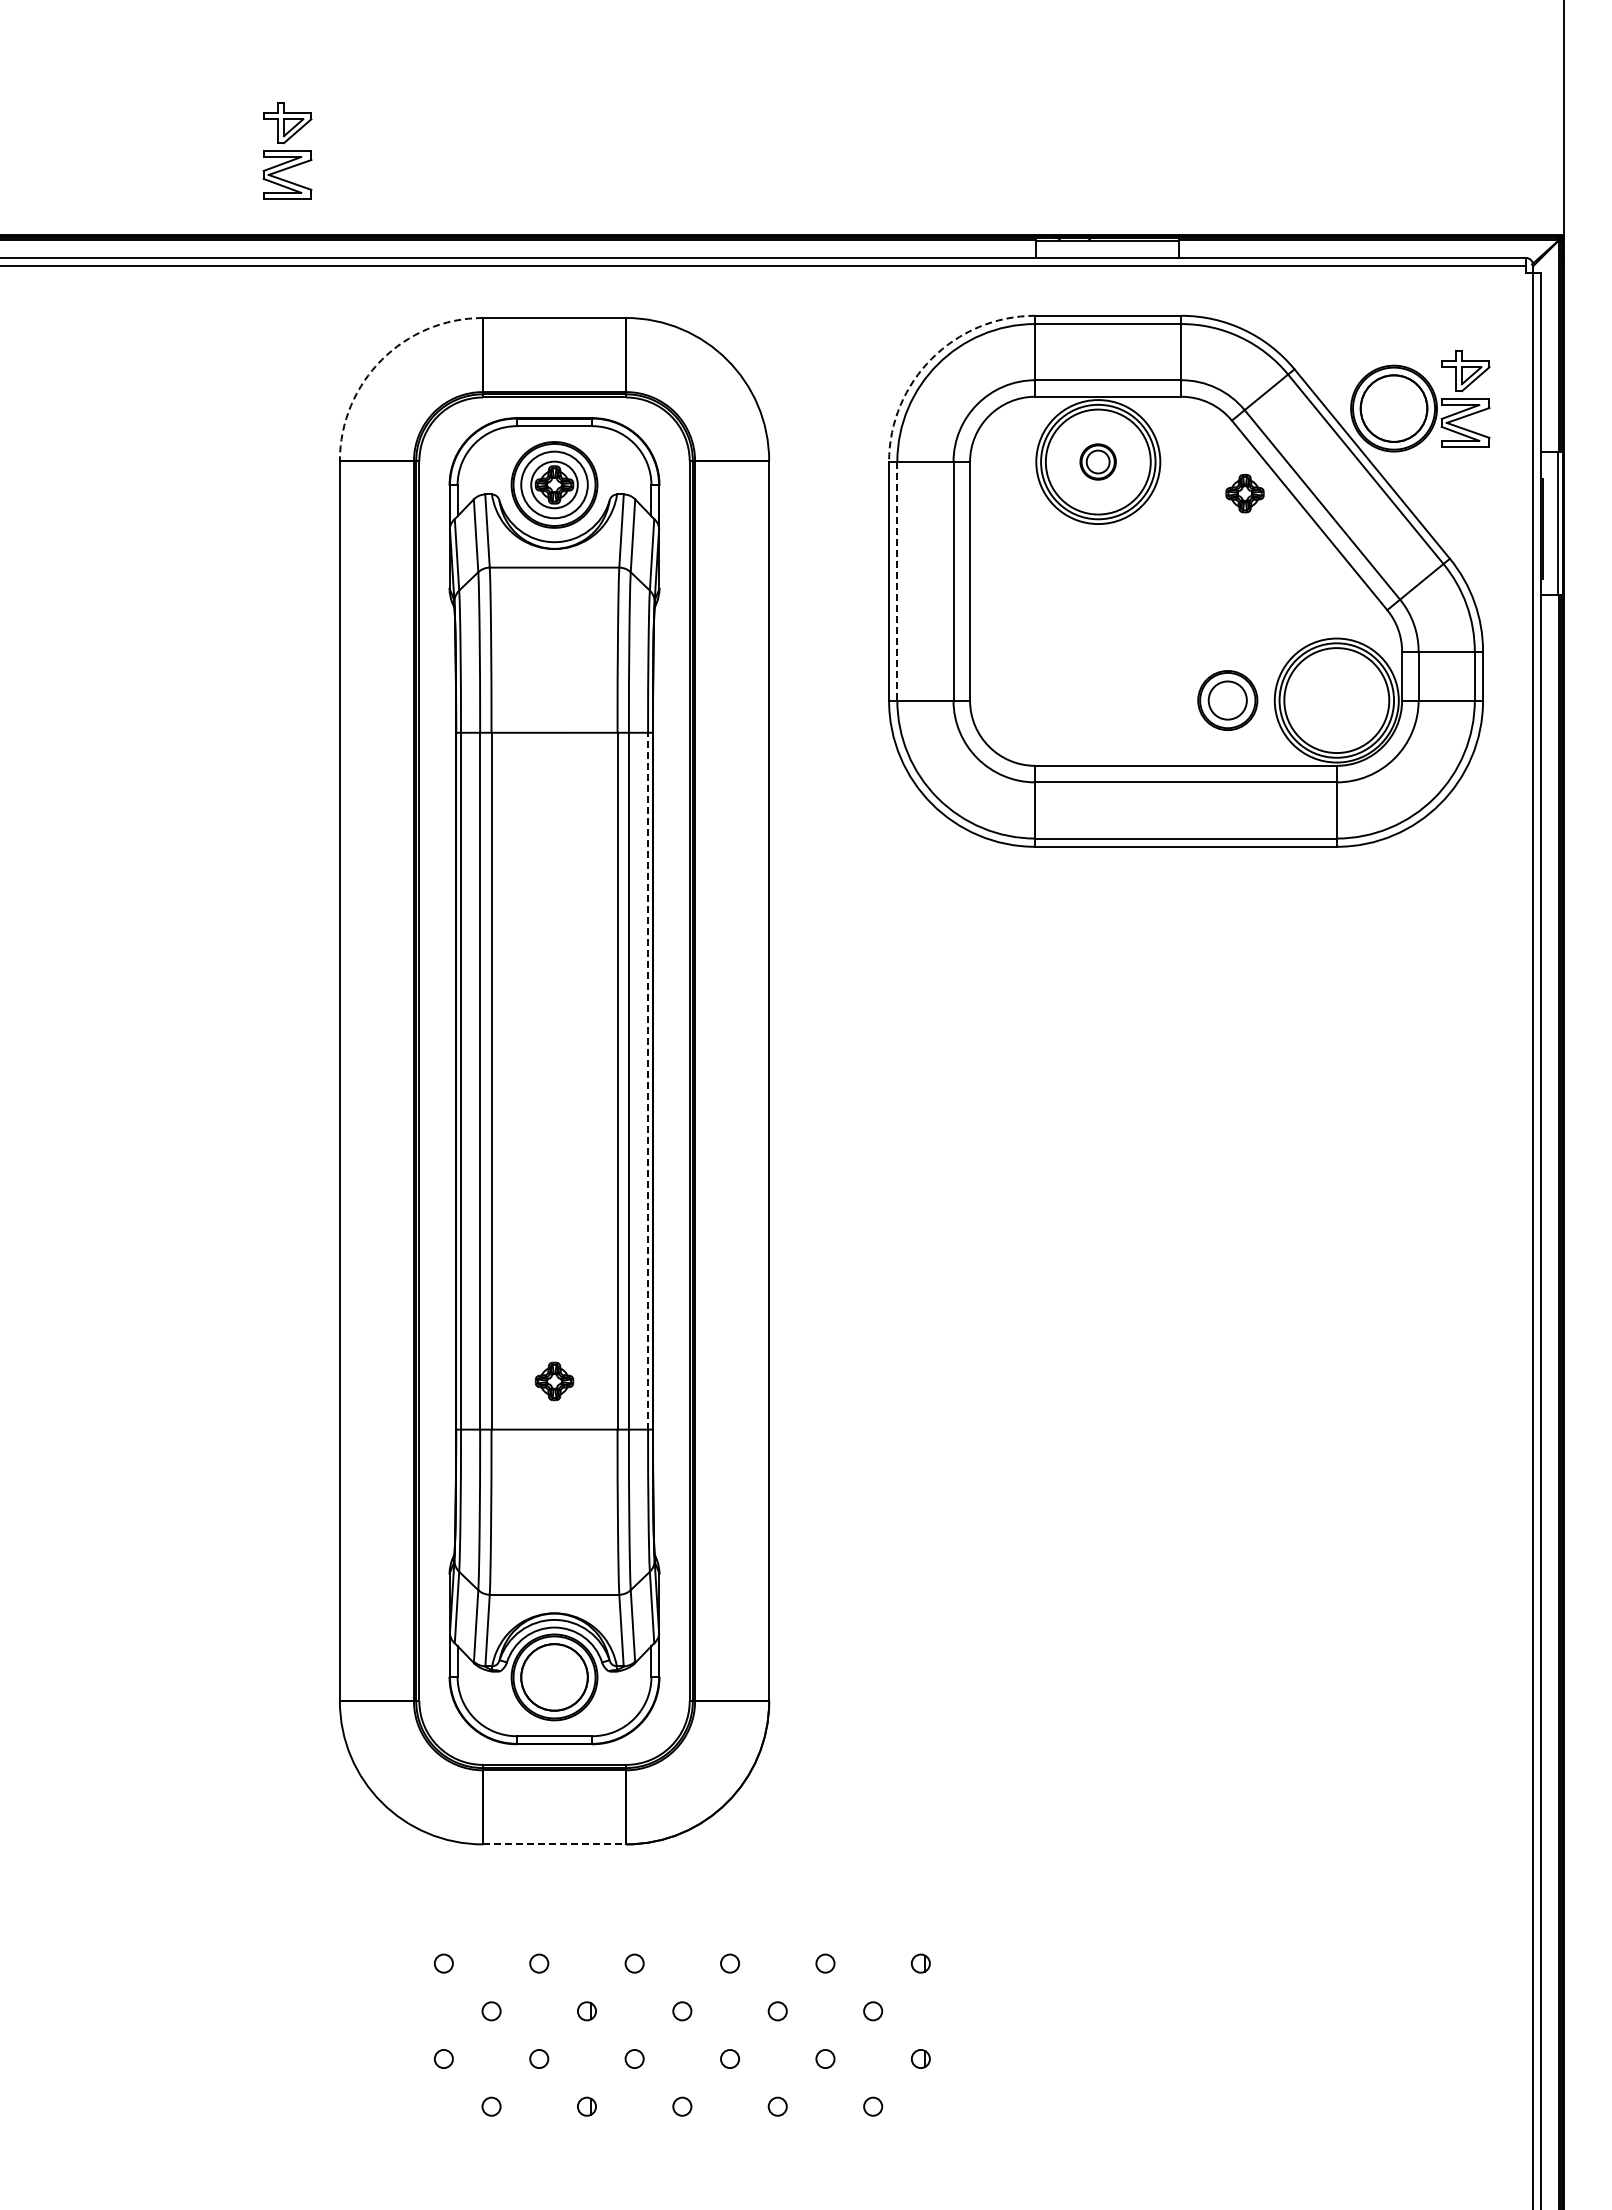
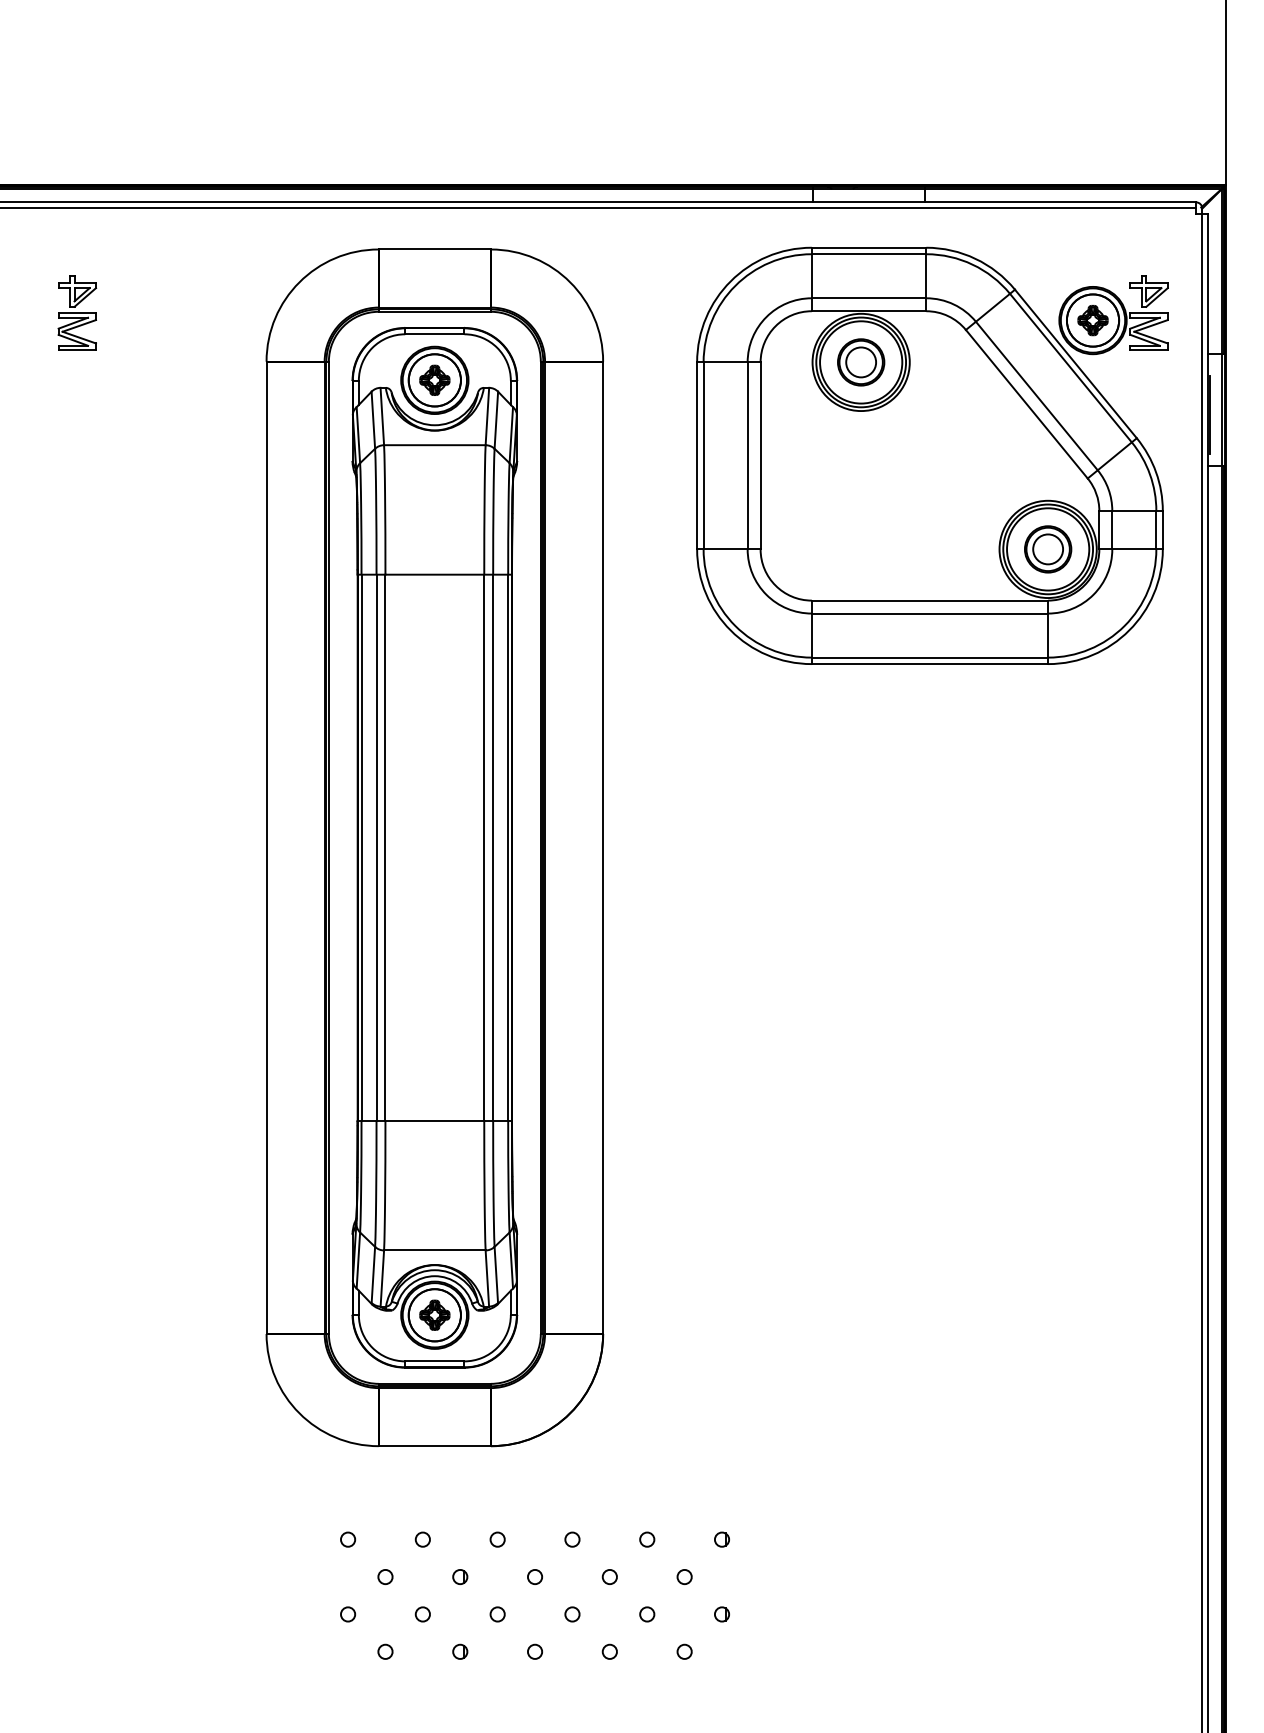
part: (287, 150) -> (77, 312), moved
arc: (931, 358) -> (730, 281), dashed -> solid
arc: (381, 359) -> (299, 282), dashed -> solid
part: (1097, 461) -> (860, 361), size x1.67
circle: (554, 484) -> (434, 380), size x1.43
part: (1244, 493) -> (1092, 320), moved
line: (897, 581) -> (703, 456), dashed -> solid
part: (1227, 700) -> (1047, 549), moved
line: (648, 1080) -> (508, 847), dashed -> solid
part: (554, 1381) -> (434, 1315), moved
line: (554, 1844) -> (434, 1446), dashed -> solid

